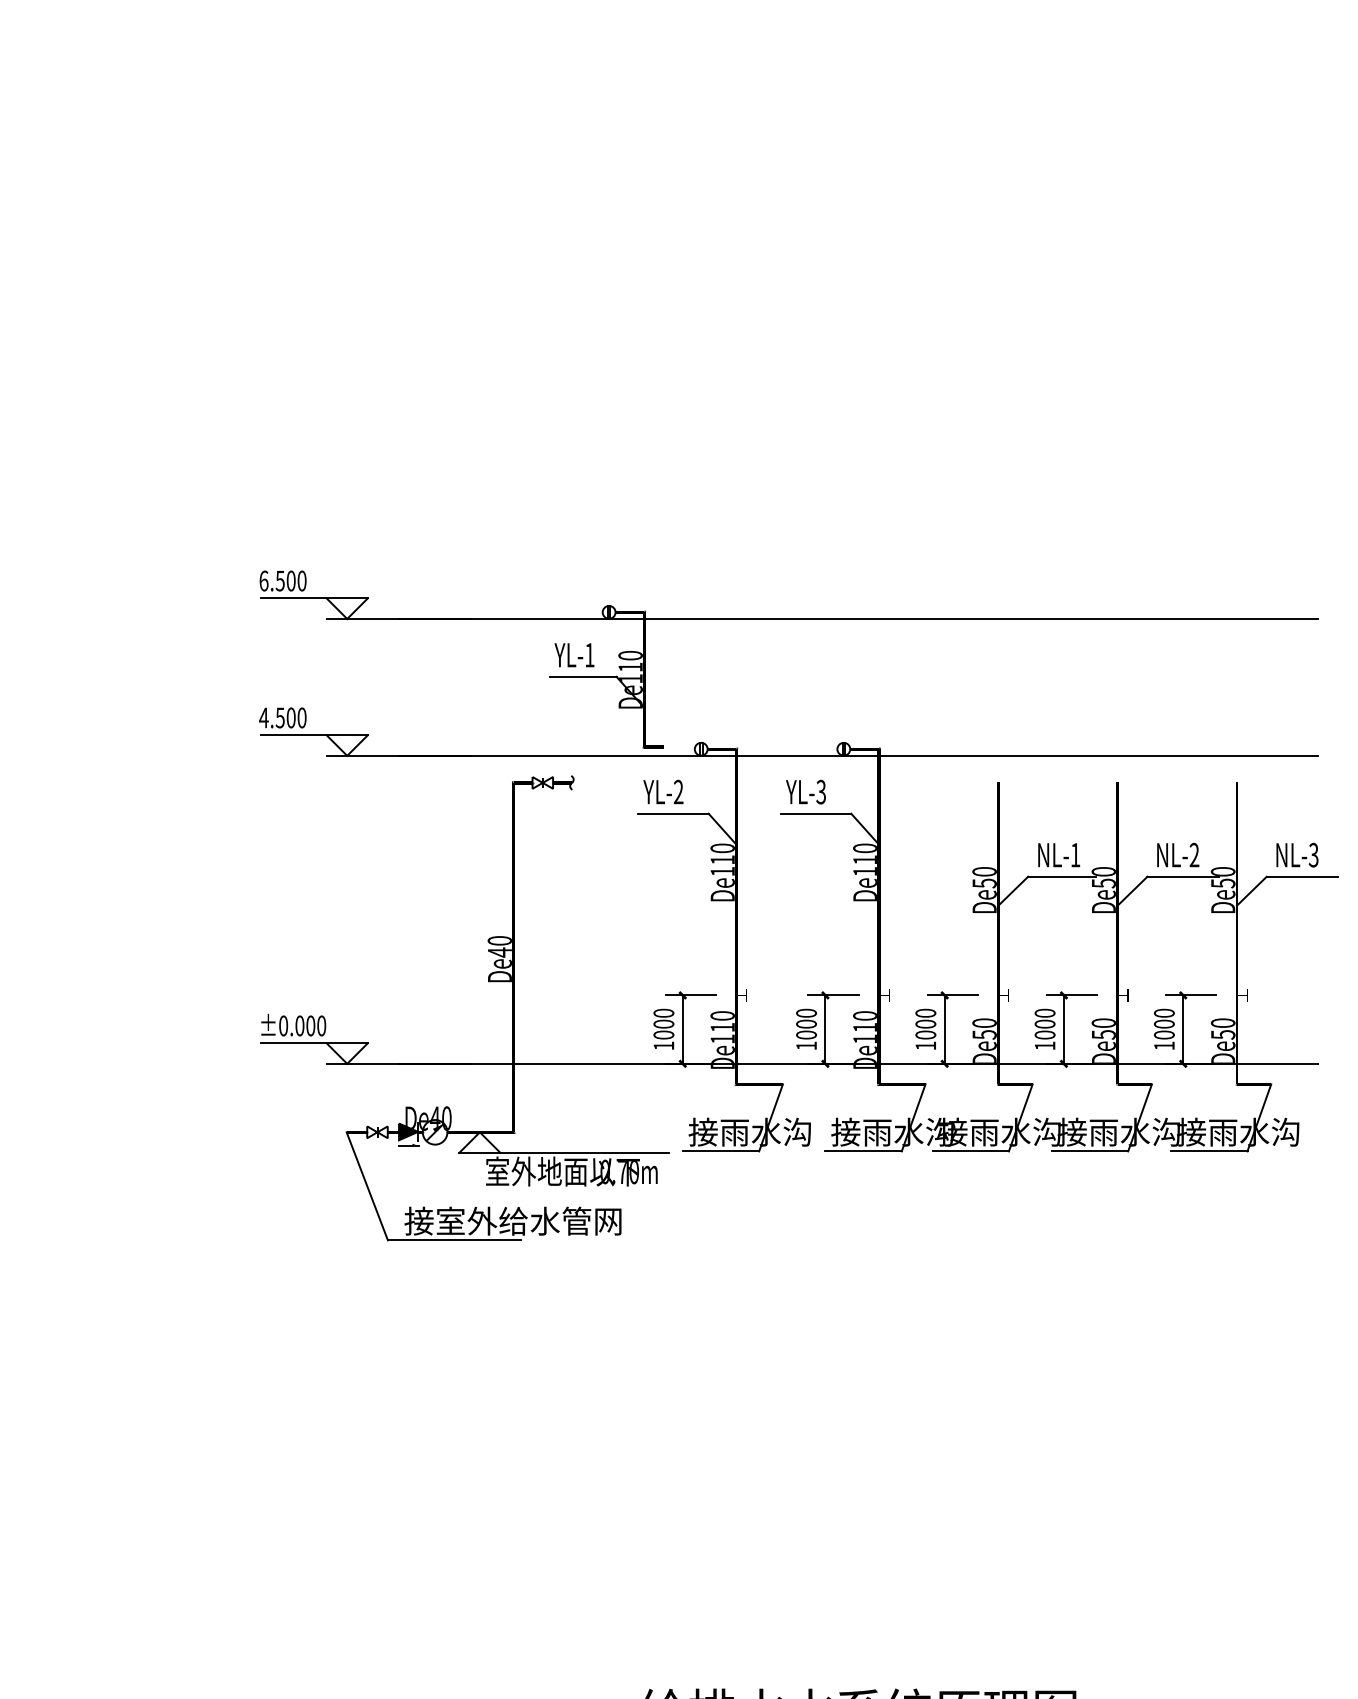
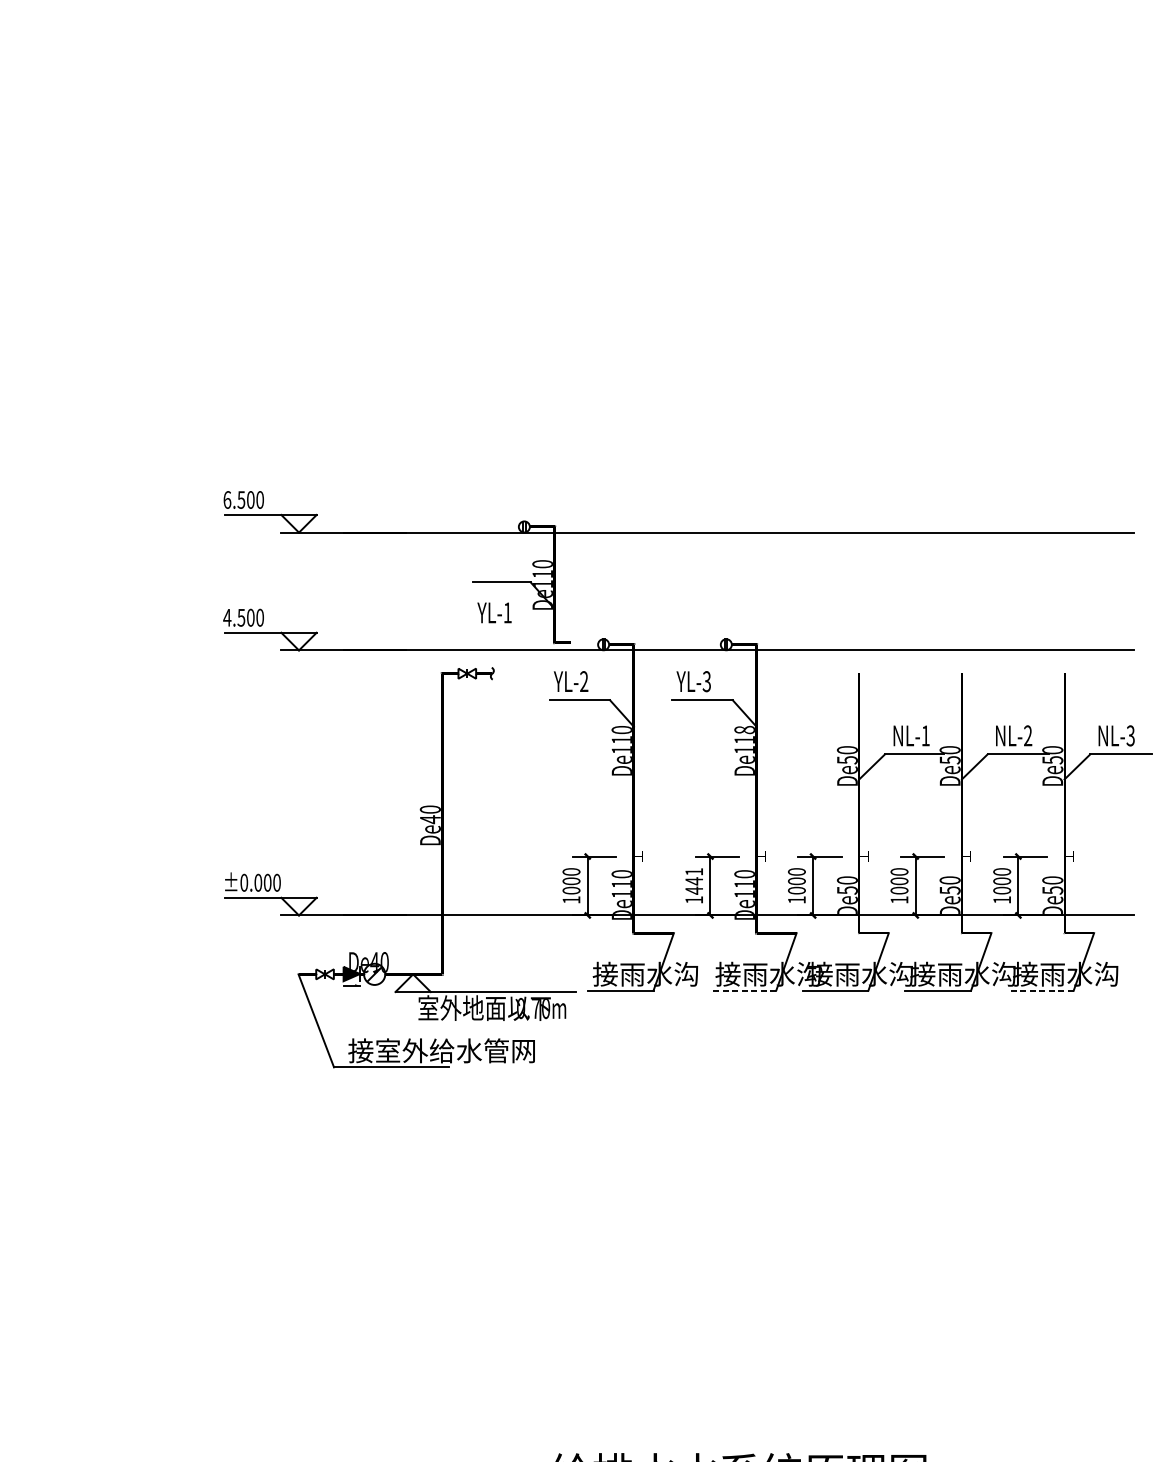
text: (574, 655) -> (494, 613), moved
text: (865, 848) -> (744, 730), De110 -> De118
text: (806, 1024) -> (694, 881), 1000 -> 1441
line: (863, 1151) -> (743, 990), solid -> dashed
line: (1208, 1151) -> (1040, 990), solid -> dashed

